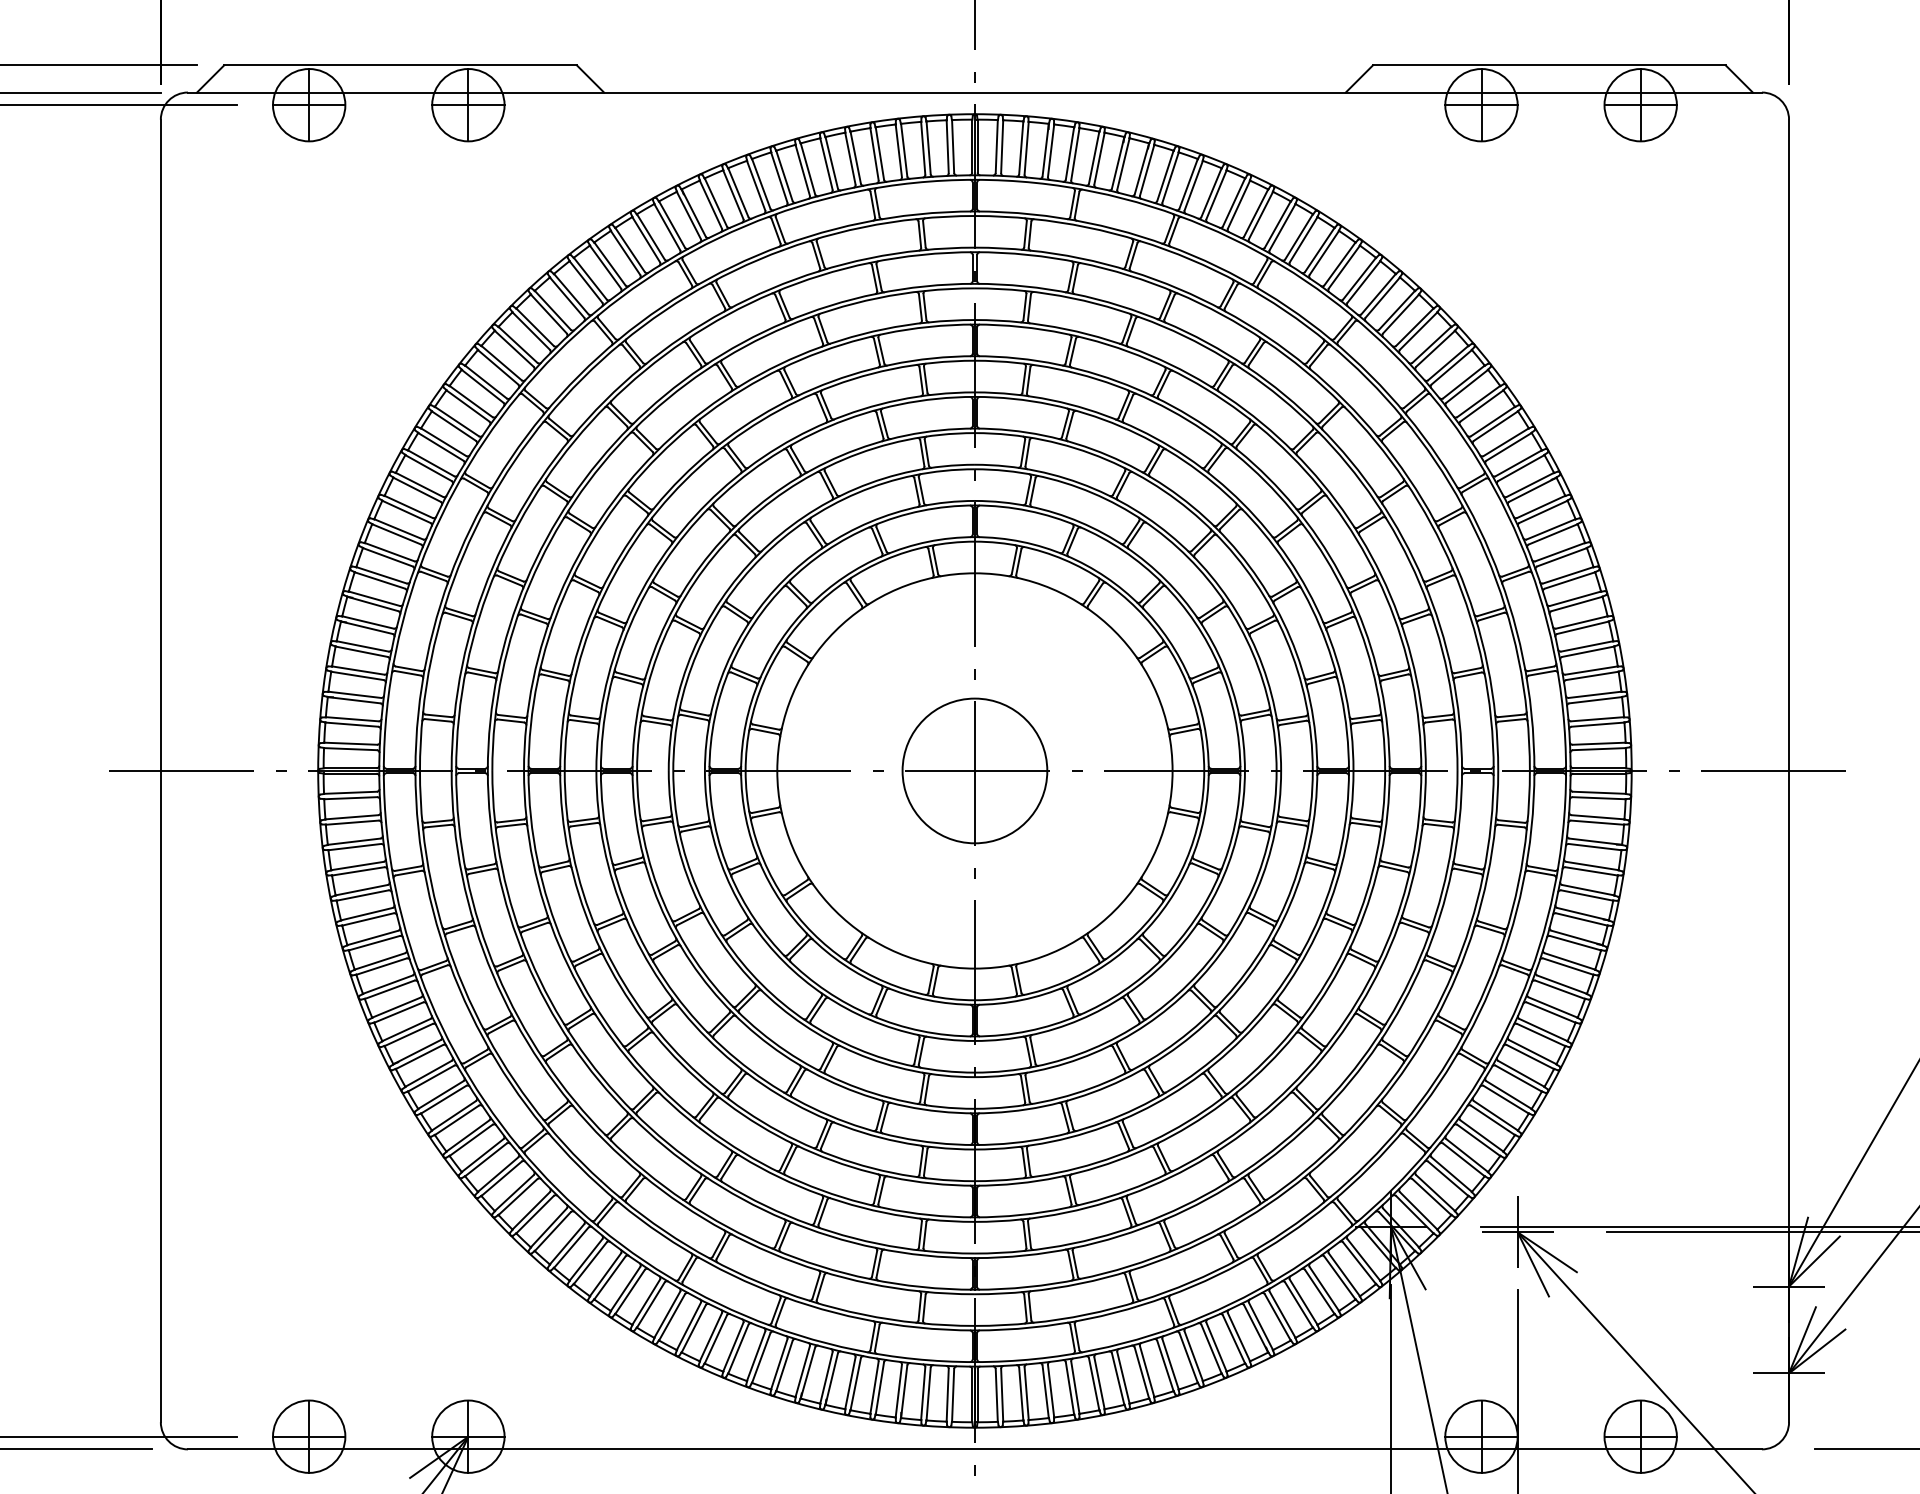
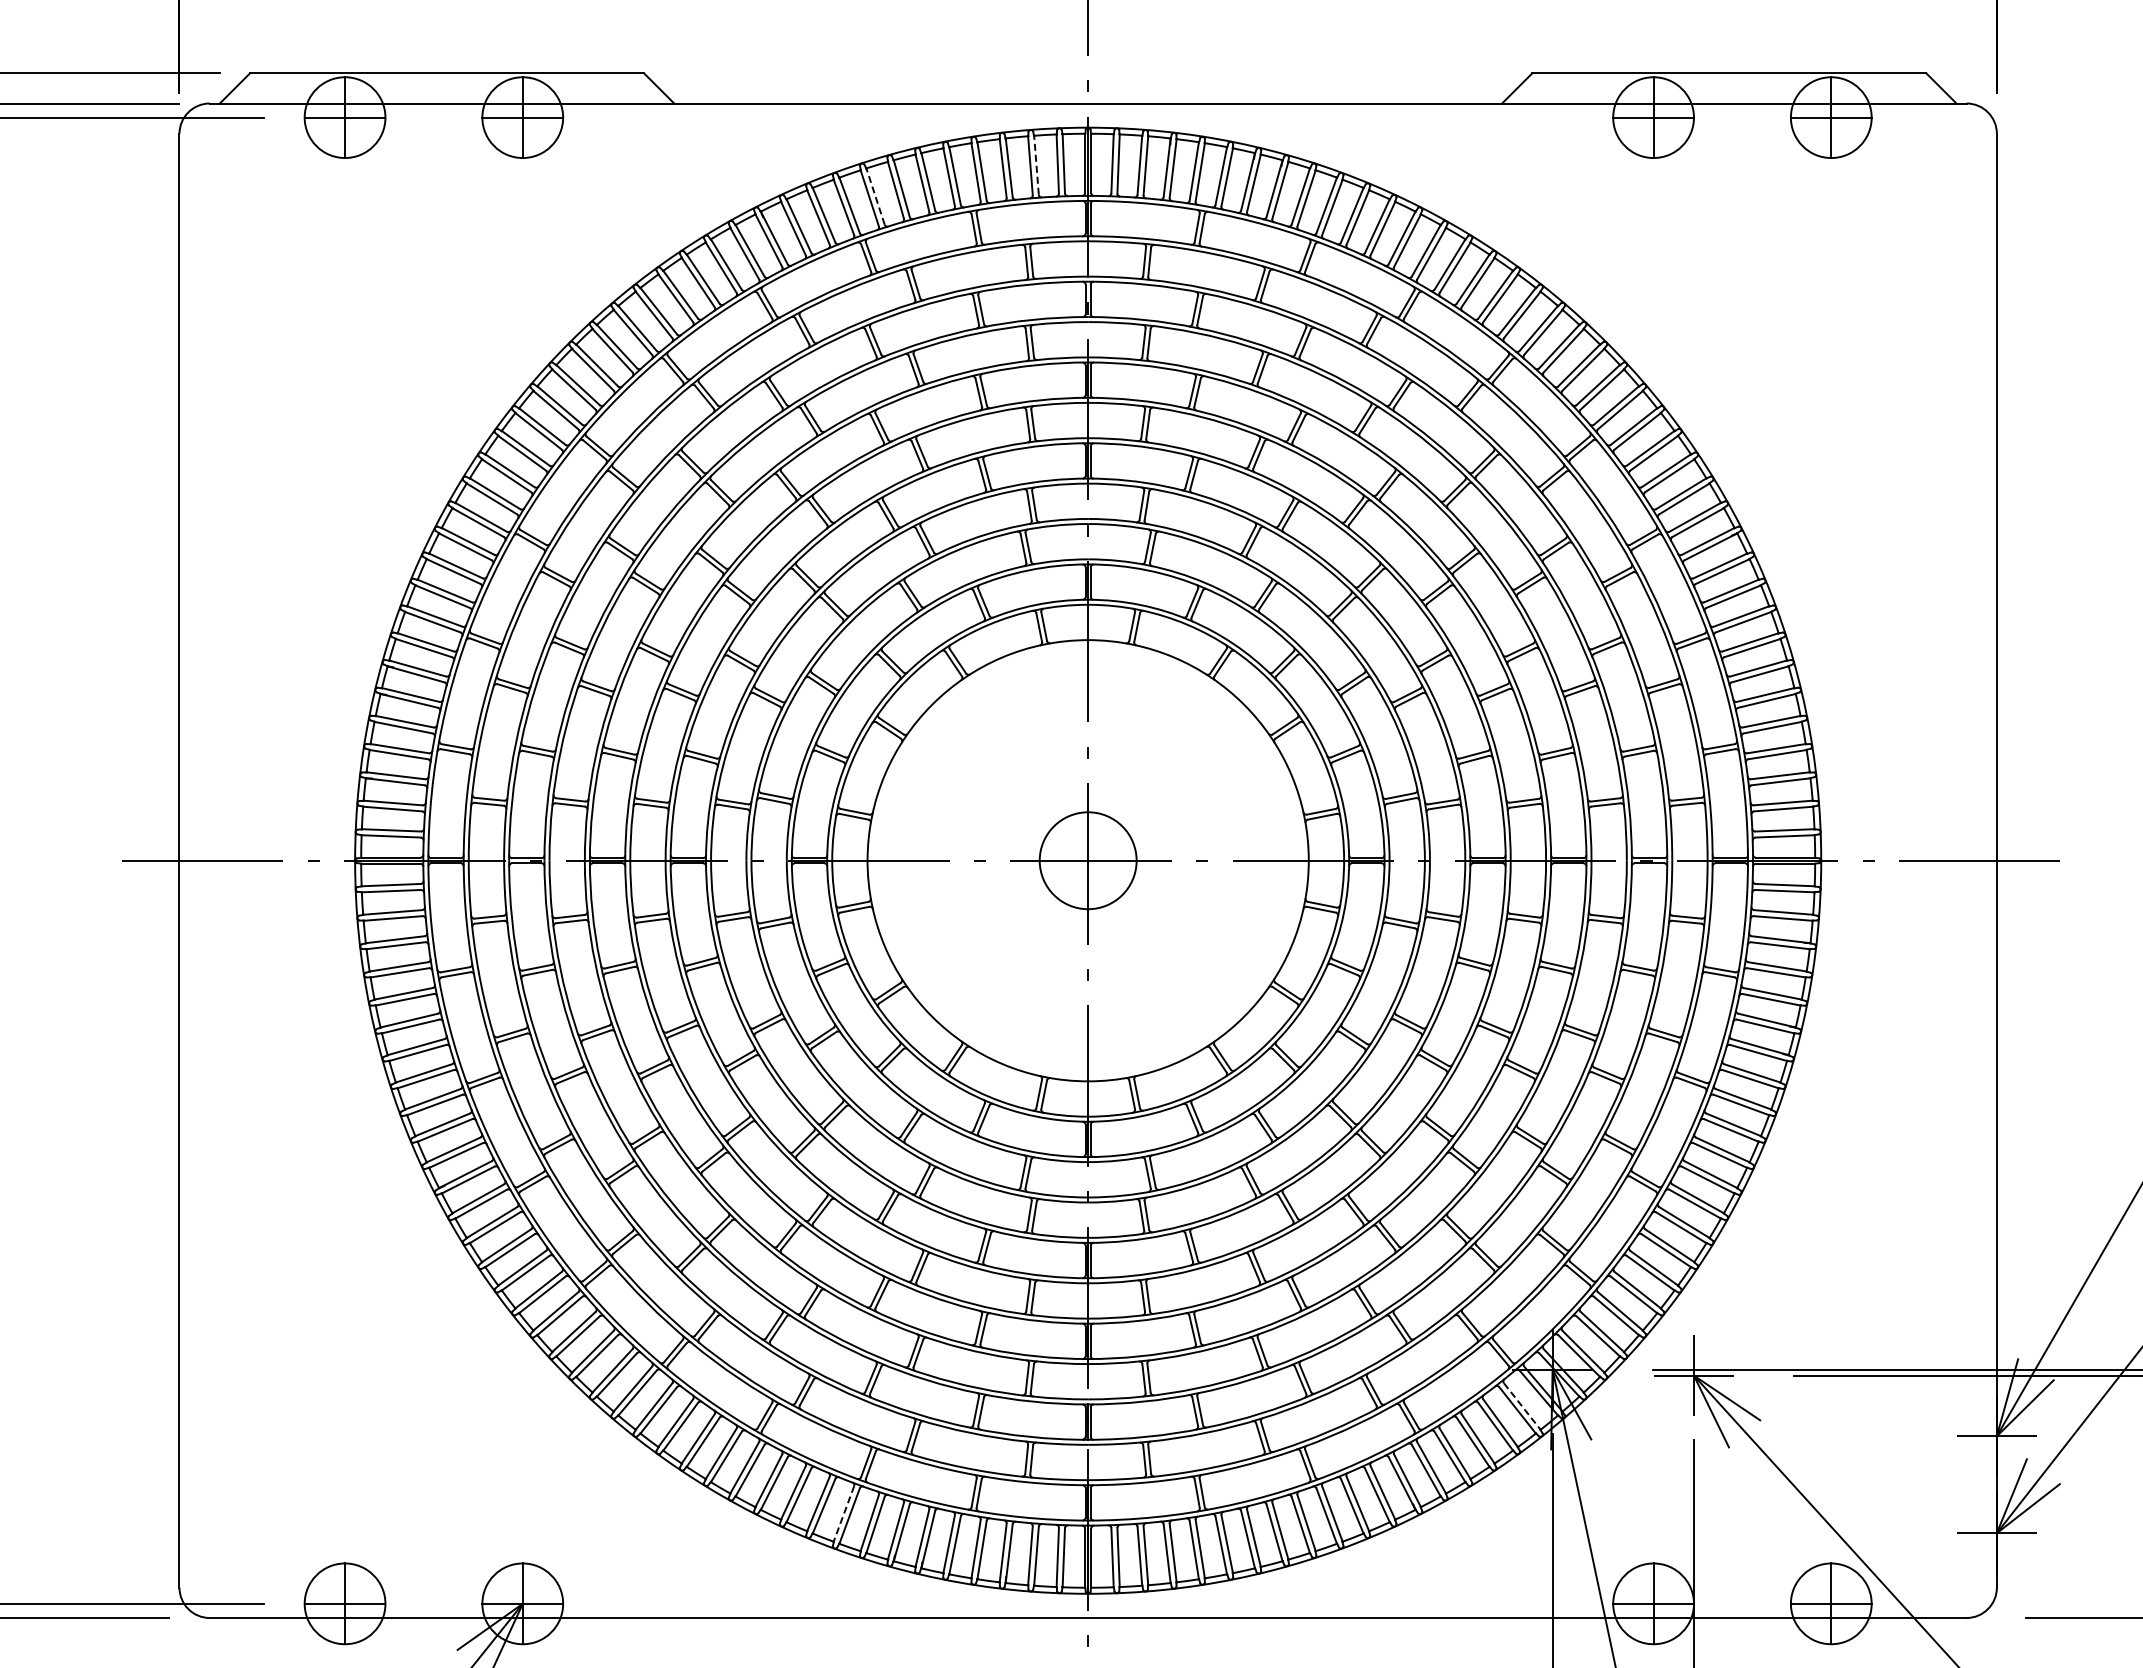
line: (928, 148) -> (1036, 165), solid -> dashed
line: (784, 175) -> (875, 196), solid -> dashed
circle: (974, 770) -> (1087, 860), size x0.6
line: (1364, 1259) -> (1522, 1406), solid -> dashed
line: (755, 1356) -> (843, 1514), solid -> dashed

